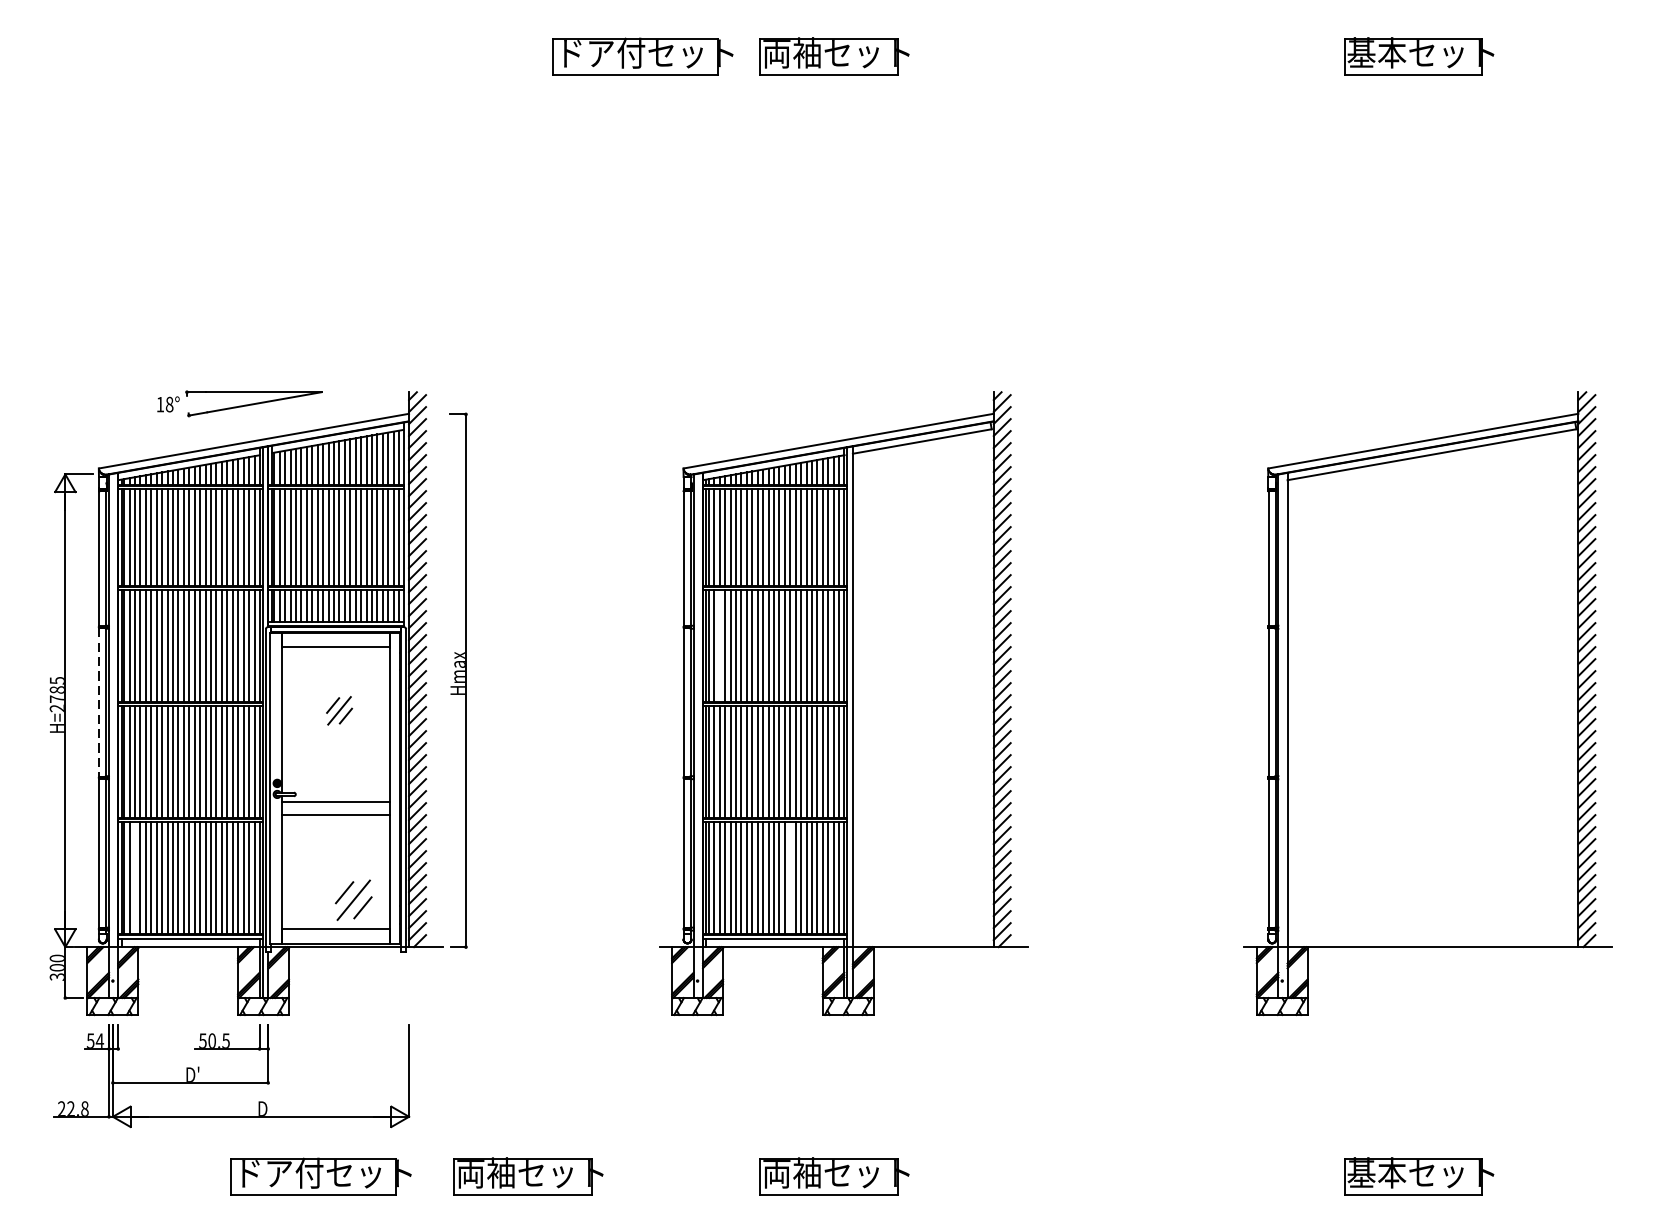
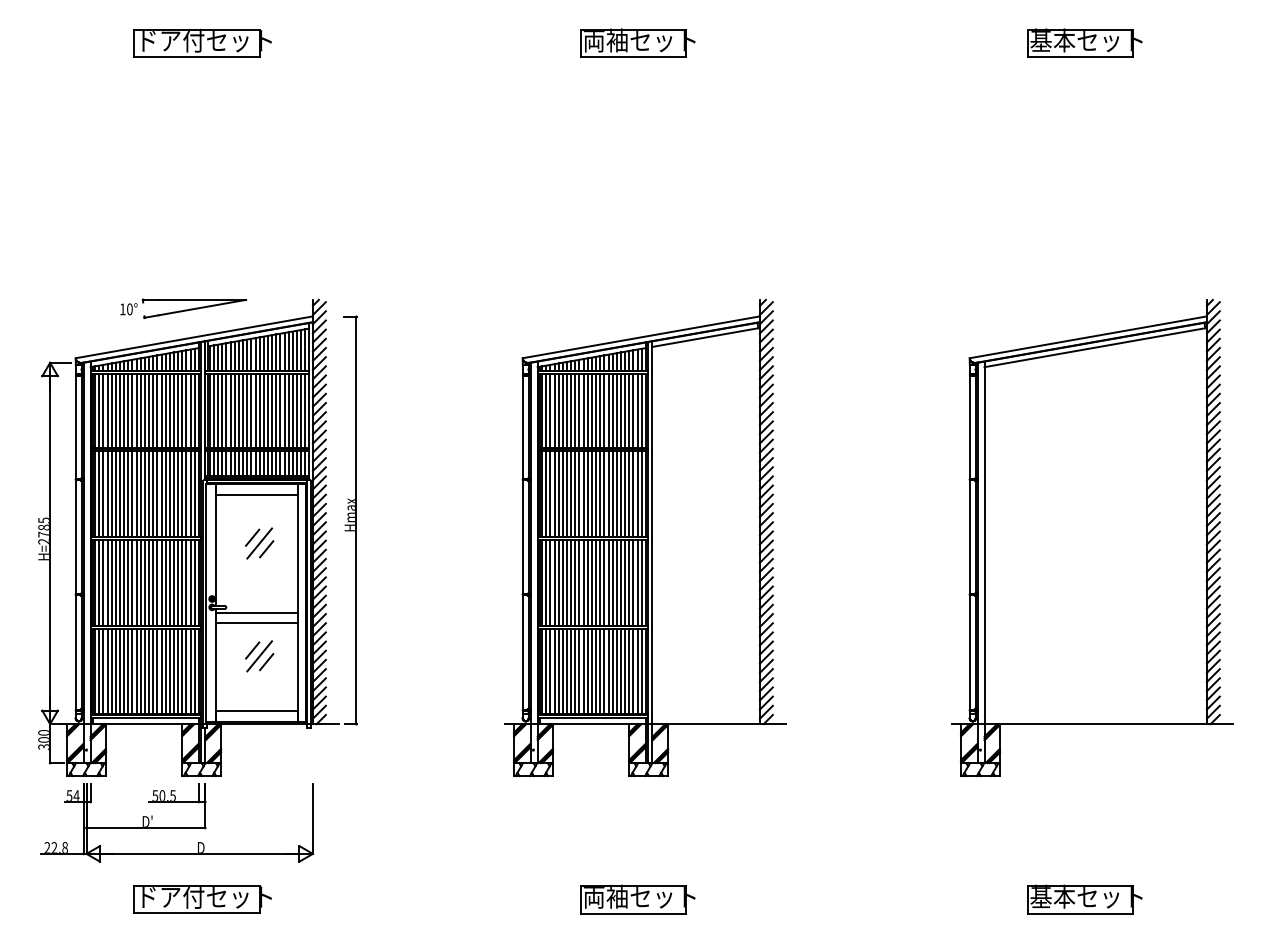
part: (642, 55) -> (202, 42), moved
text: (169, 404) -> (129, 309), 18° -> 10°
line: (719, 645) -> (550, 493), added
line: (99, 702) -> (76, 537), dashed -> solid
part: (339, 710) -> (259, 543), size x1.43
line: (135, 878) -> (103, 671), added
line: (790, 878) -> (604, 671), added
part: (353, 900) -> (259, 656), moved
part: (320, 1176) -> (202, 899), moved
part: (527, 1176) -> (403, 899), removed

